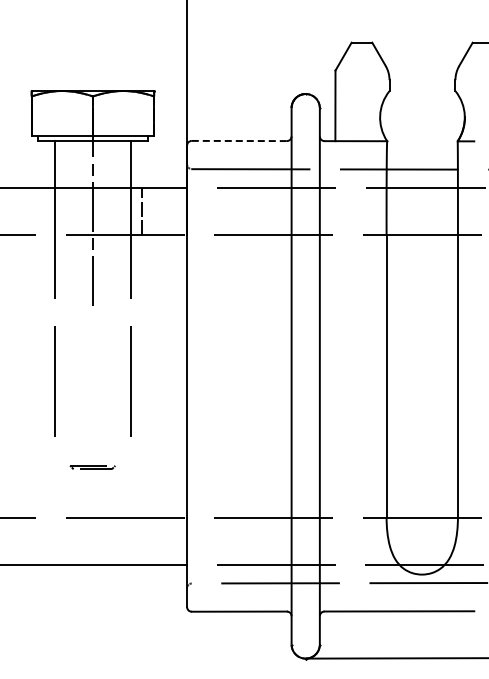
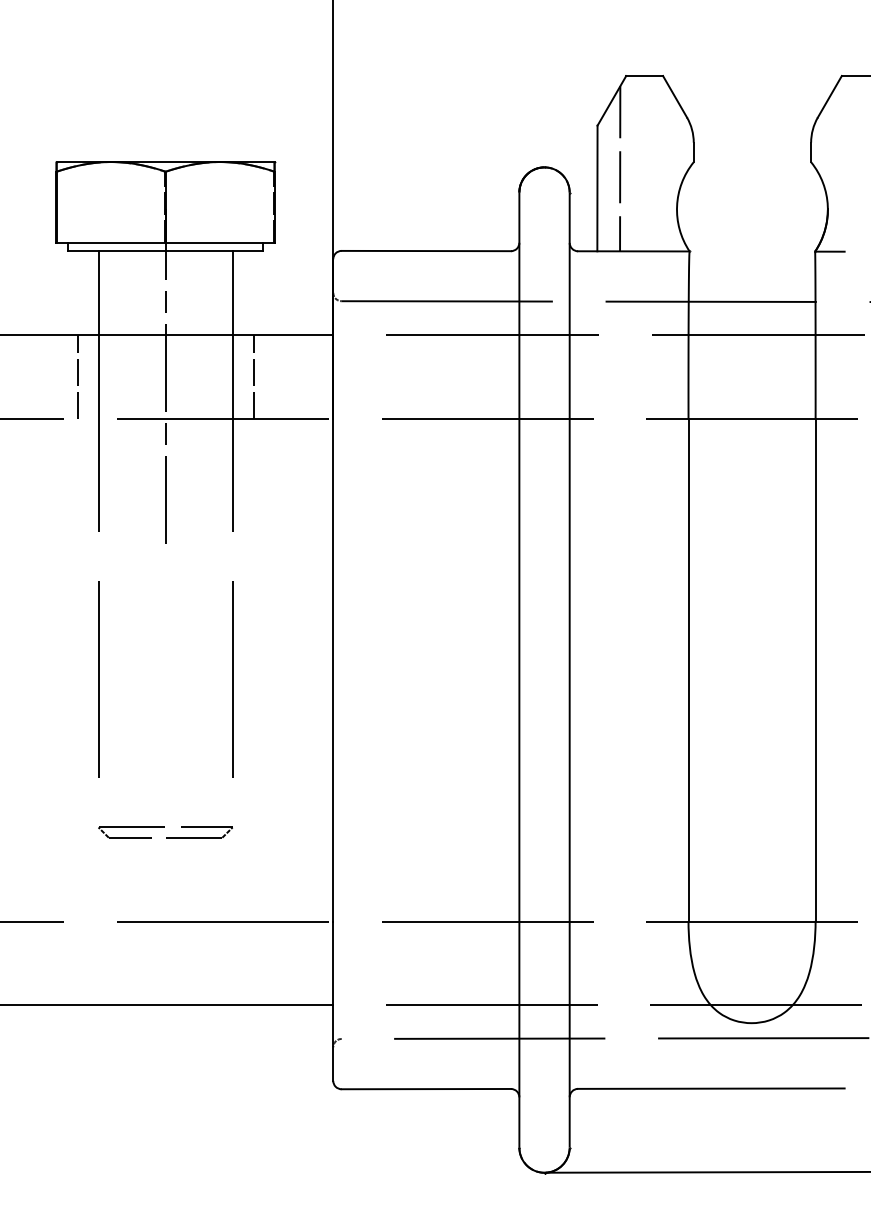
line: (348, 94) -> (620, 168), added
line: (239, 141) -> (426, 251), dashed -> solid
line: (43, 211) -> (77, 376), added
part: (92, 467) -> (164, 832), size x1.67

